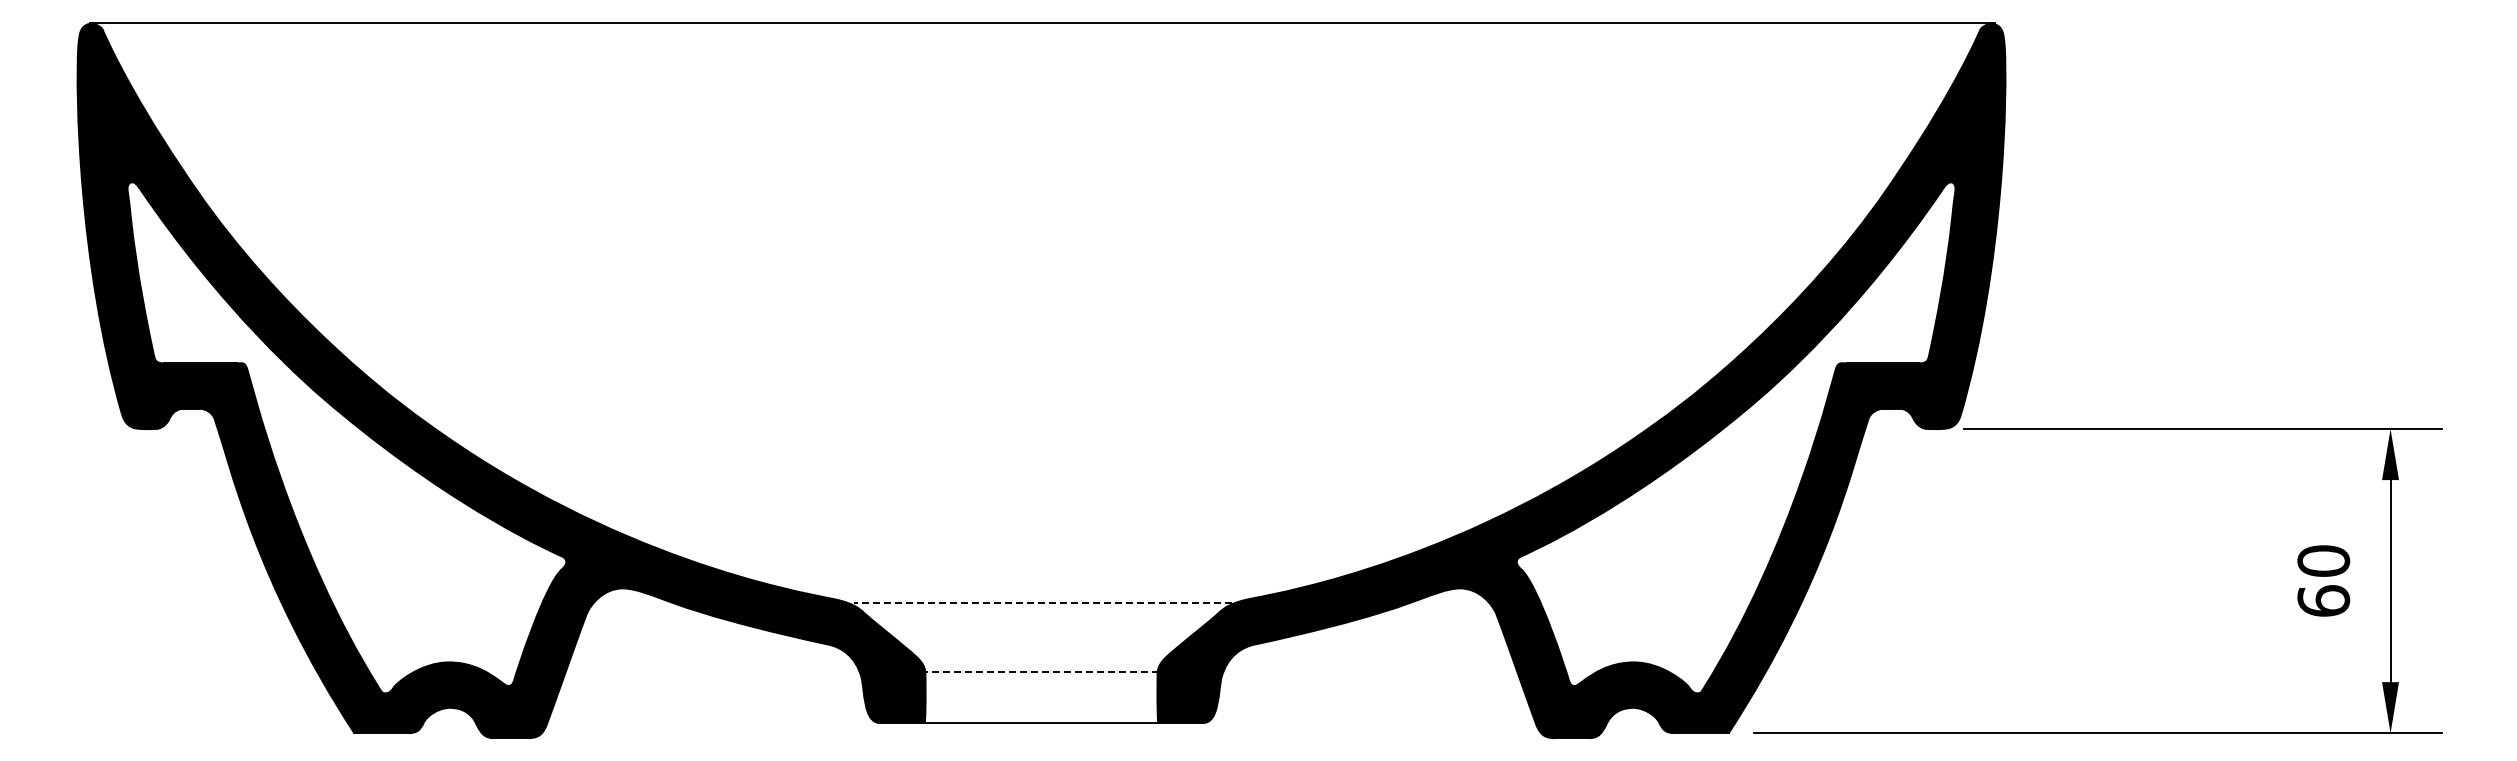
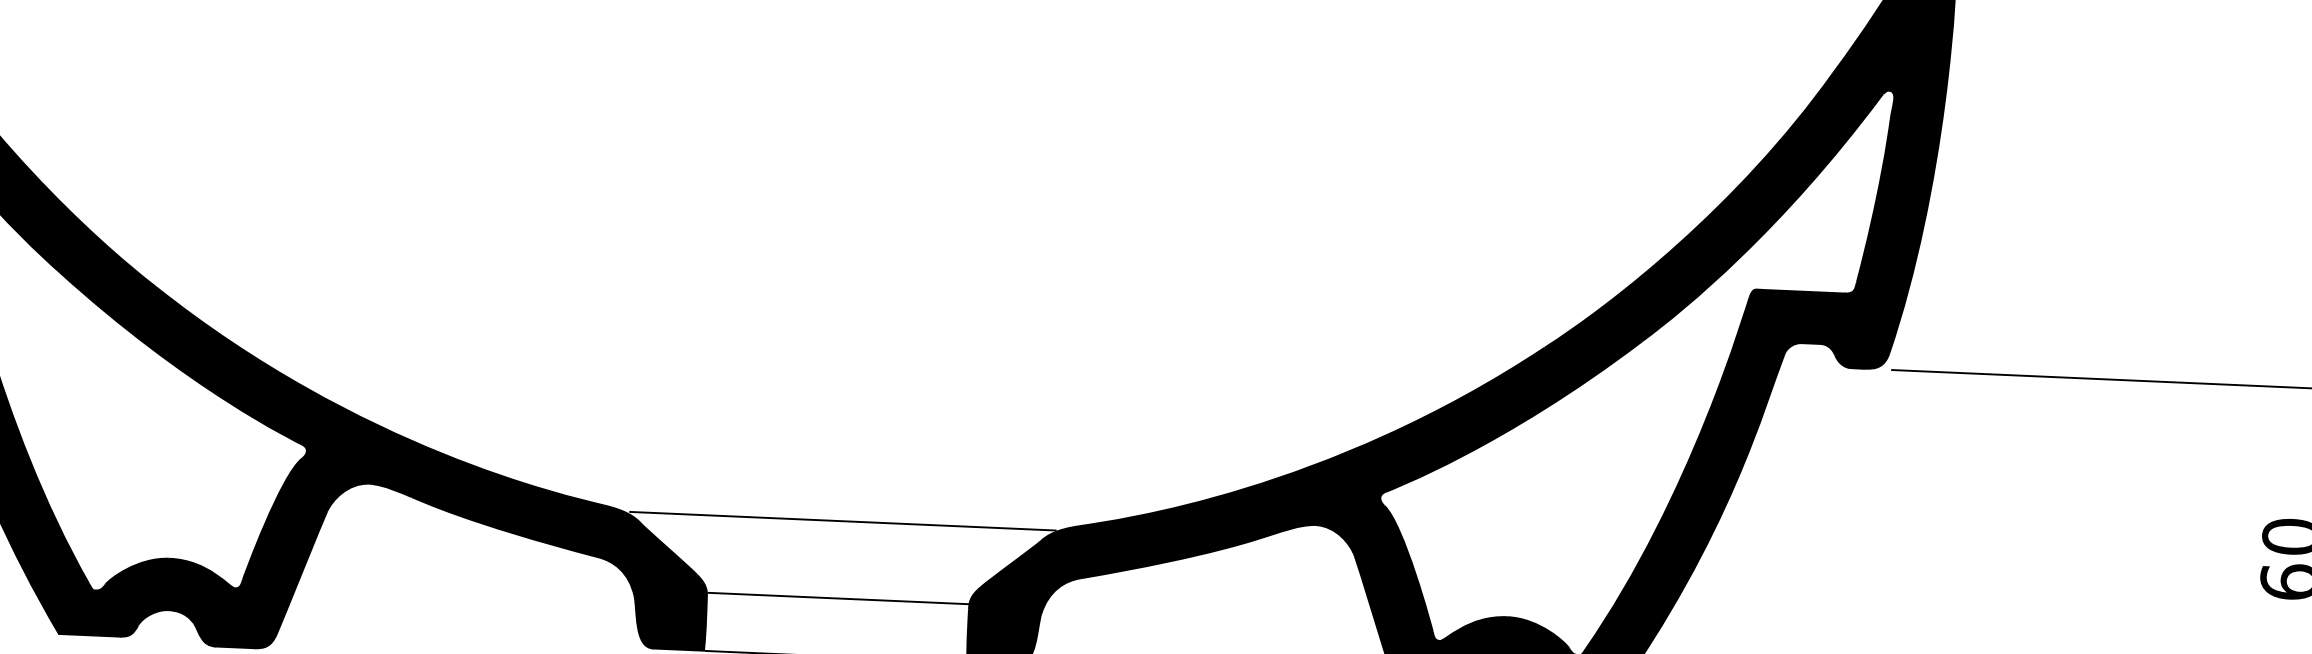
line: (1042, 603) -> (842, 521), dashed -> solid
line: (1042, 671) -> (839, 598), dashed -> solid

